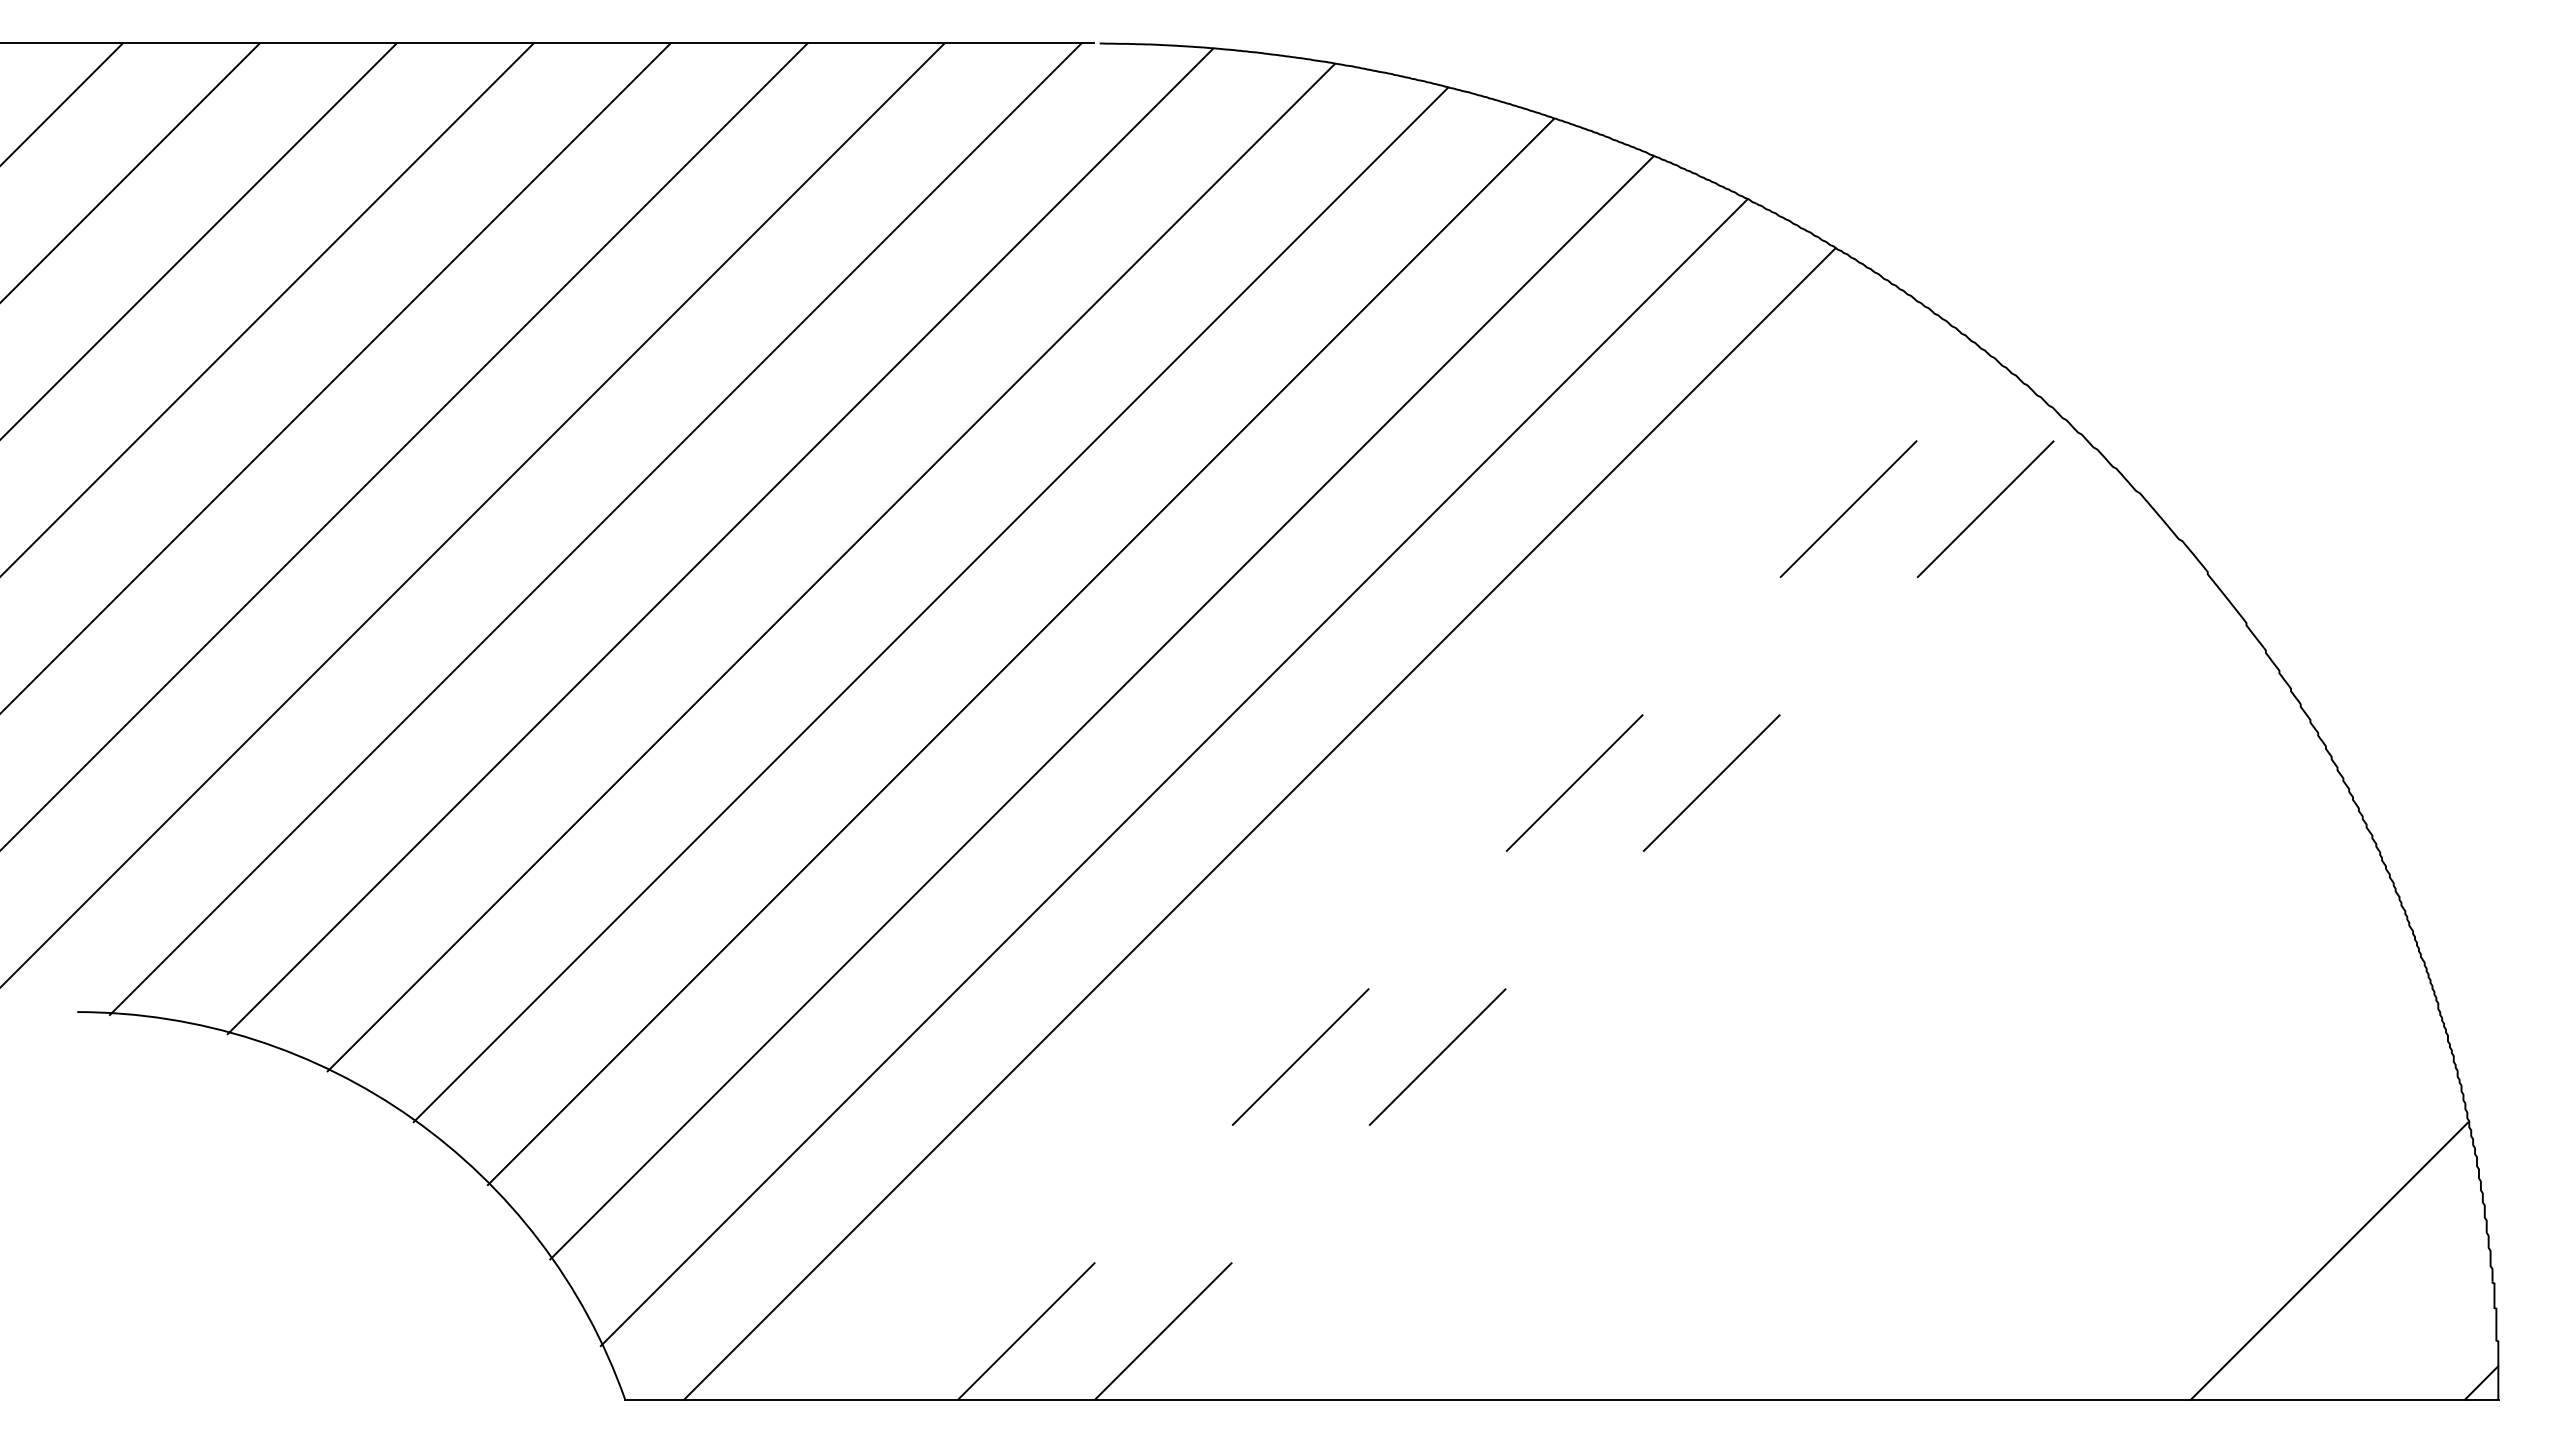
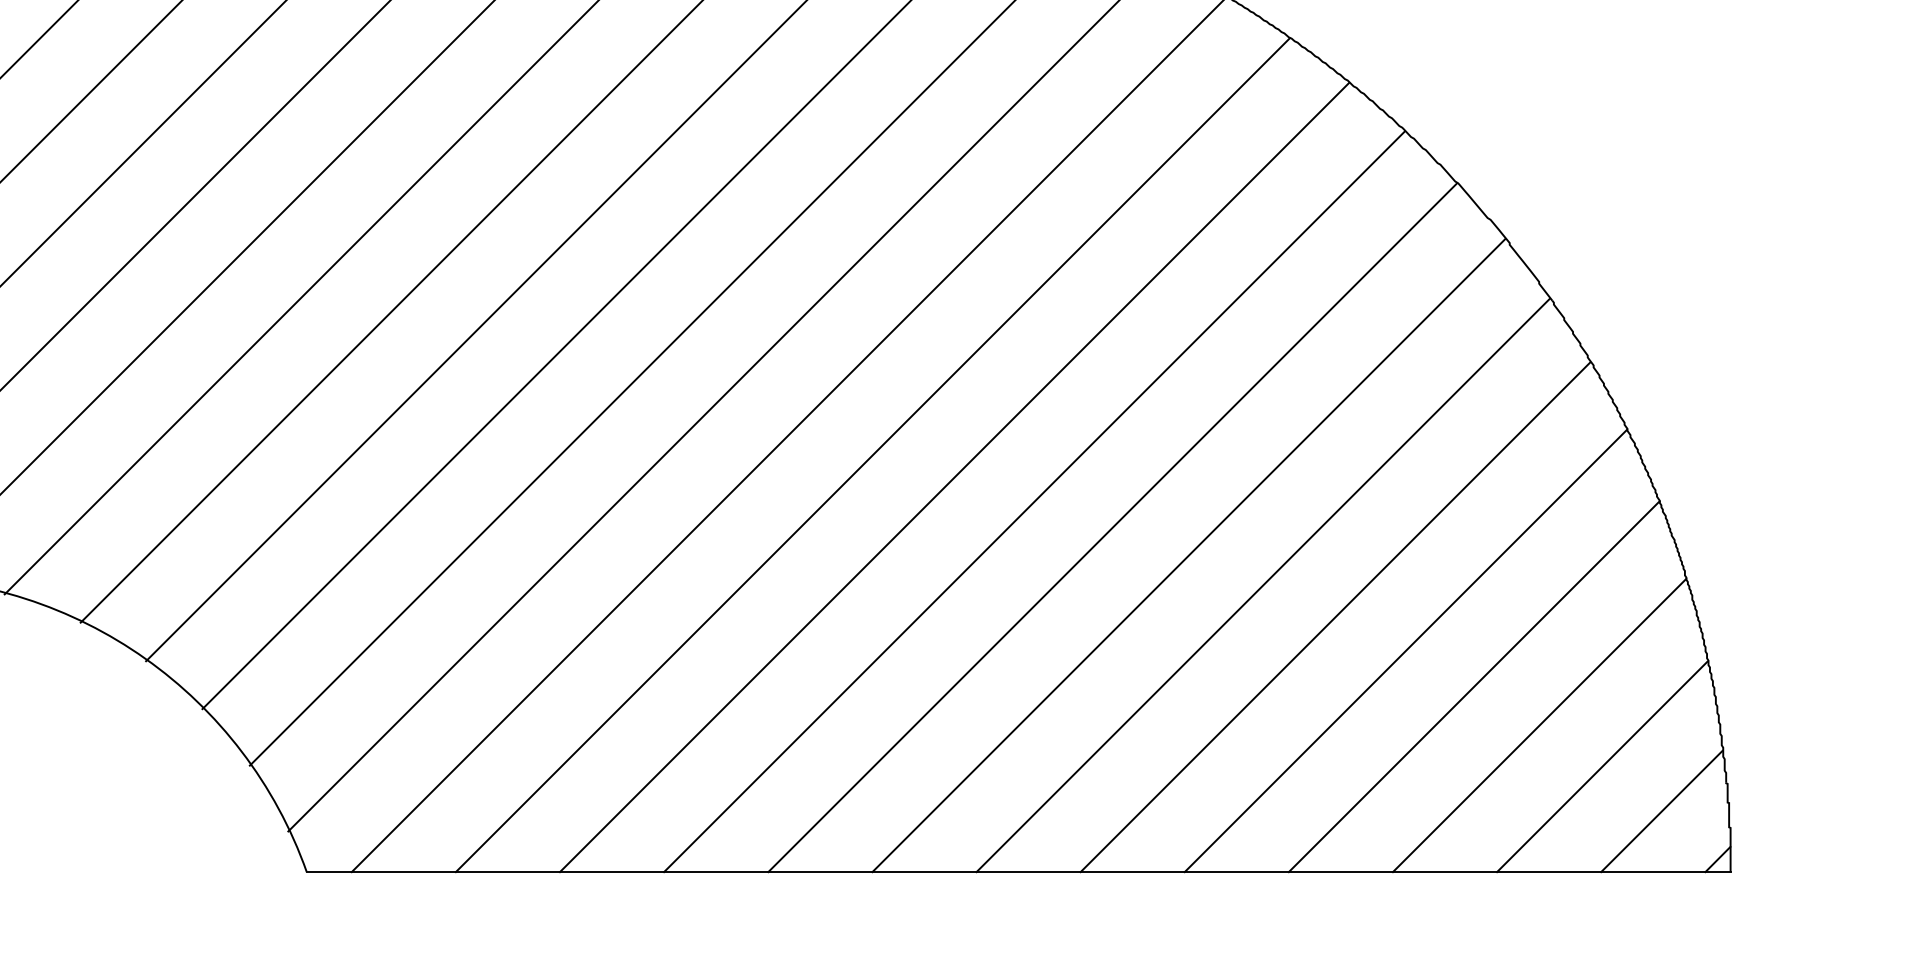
line: (1369, 850) -> (872, 454), added
line: (1477, 880) -> (954, 477), dashed -> solid
line: (1582, 912) -> (1034, 501), dashed -> solid
line: (1685, 946) -> (1112, 527), added
line: (1785, 982) -> (1188, 555), added
line: (1883, 1022) -> (1263, 585), added
line: (1978, 1064) -> (1335, 617), added
line: (2070, 1108) -> (1405, 650), added
line: (2160, 1155) -> (1473, 686), added
line: (2247, 1206) -> (1539, 725), added
line: (2407, 1319) -> (1661, 811), added

